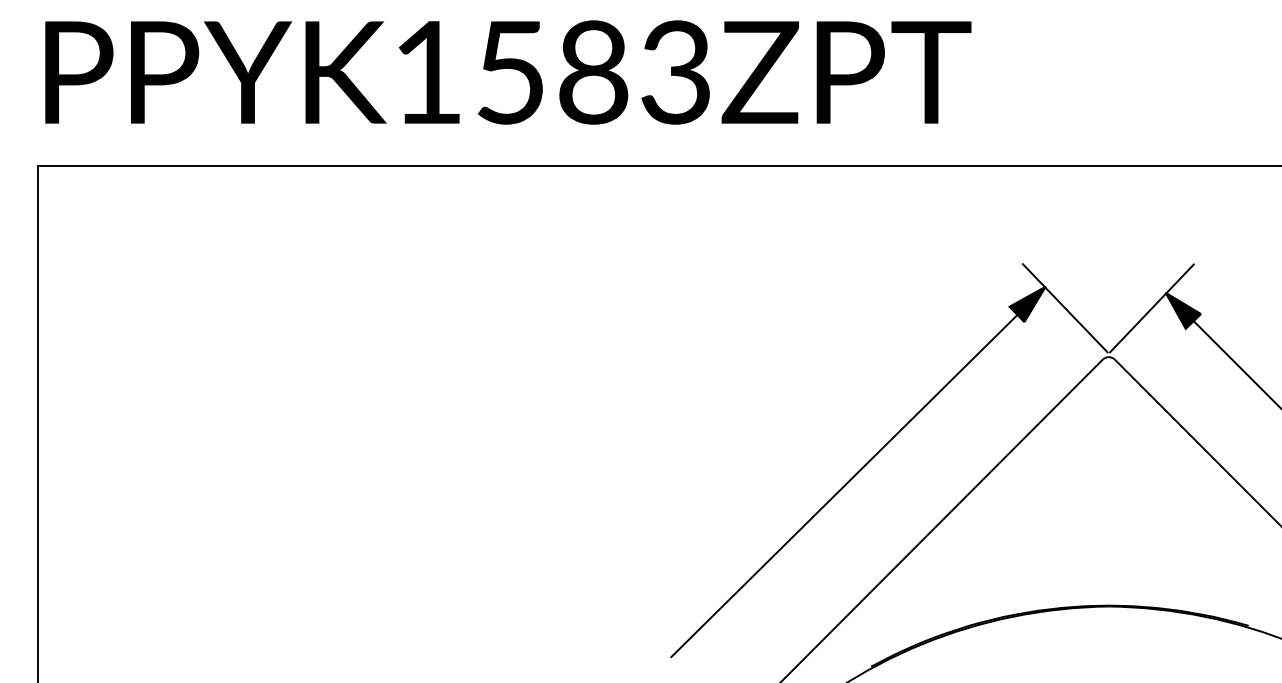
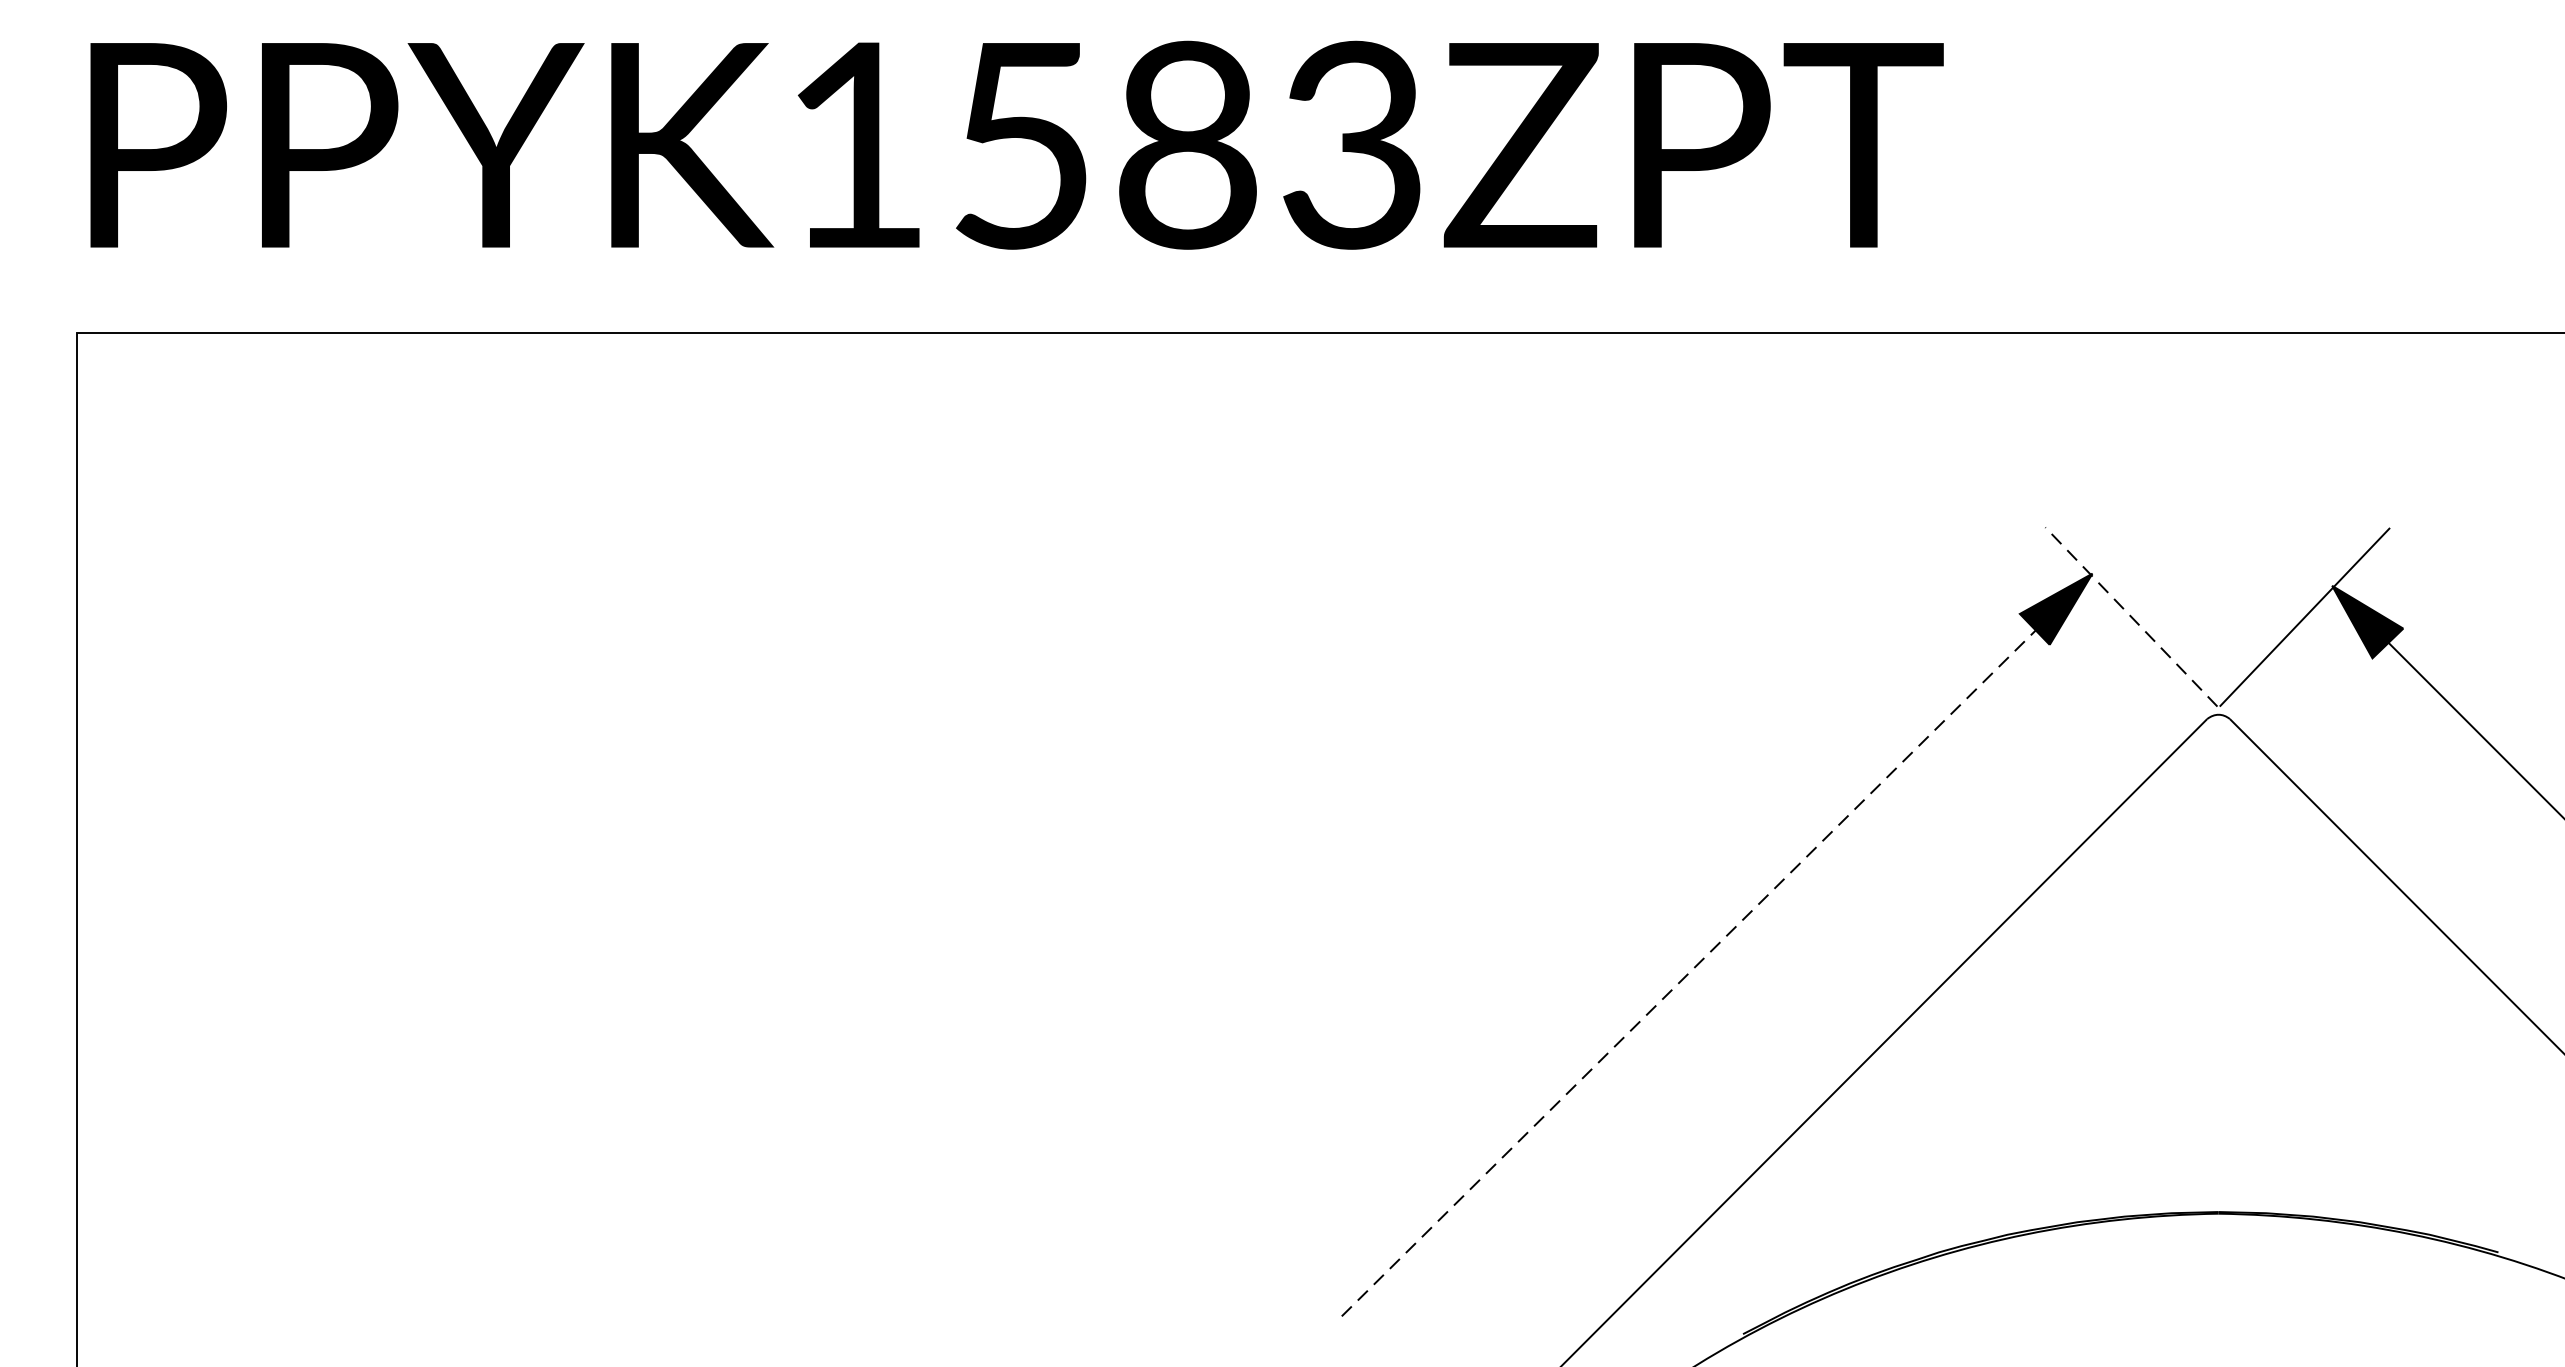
line: (1064, 307) -> (2129, 615), solid -> dashed
line: (853, 476) -> (1707, 953), solid -> dashed

